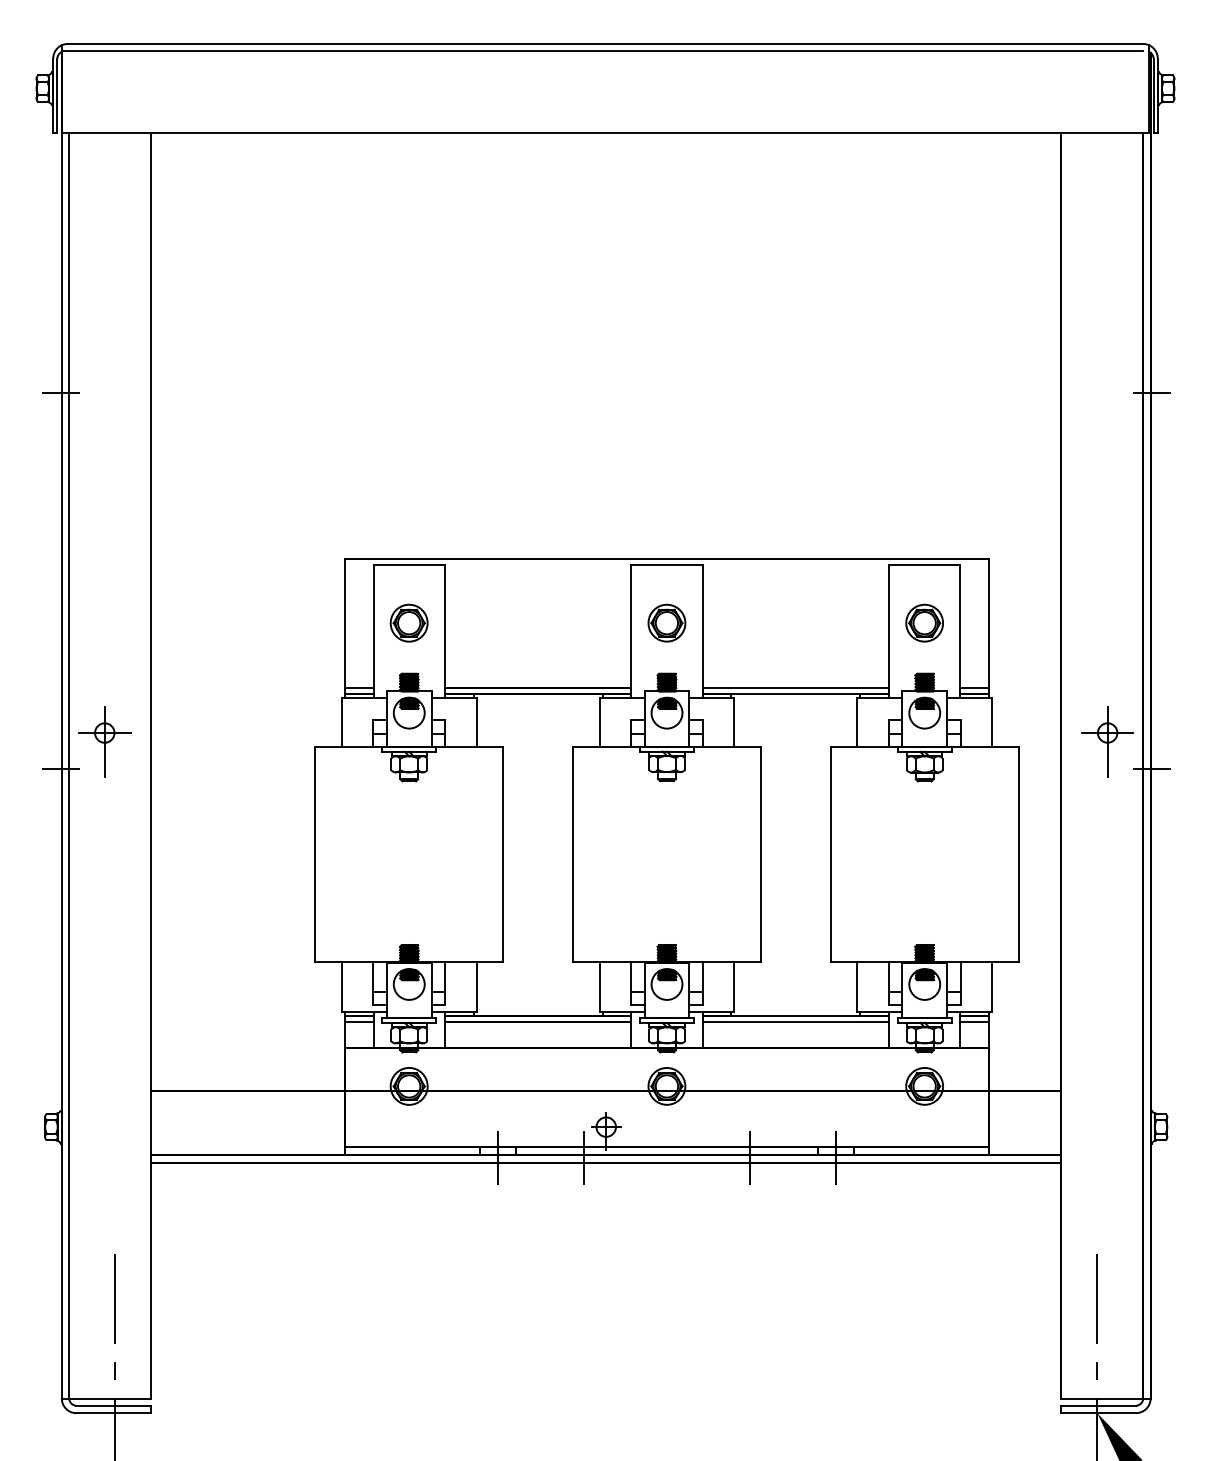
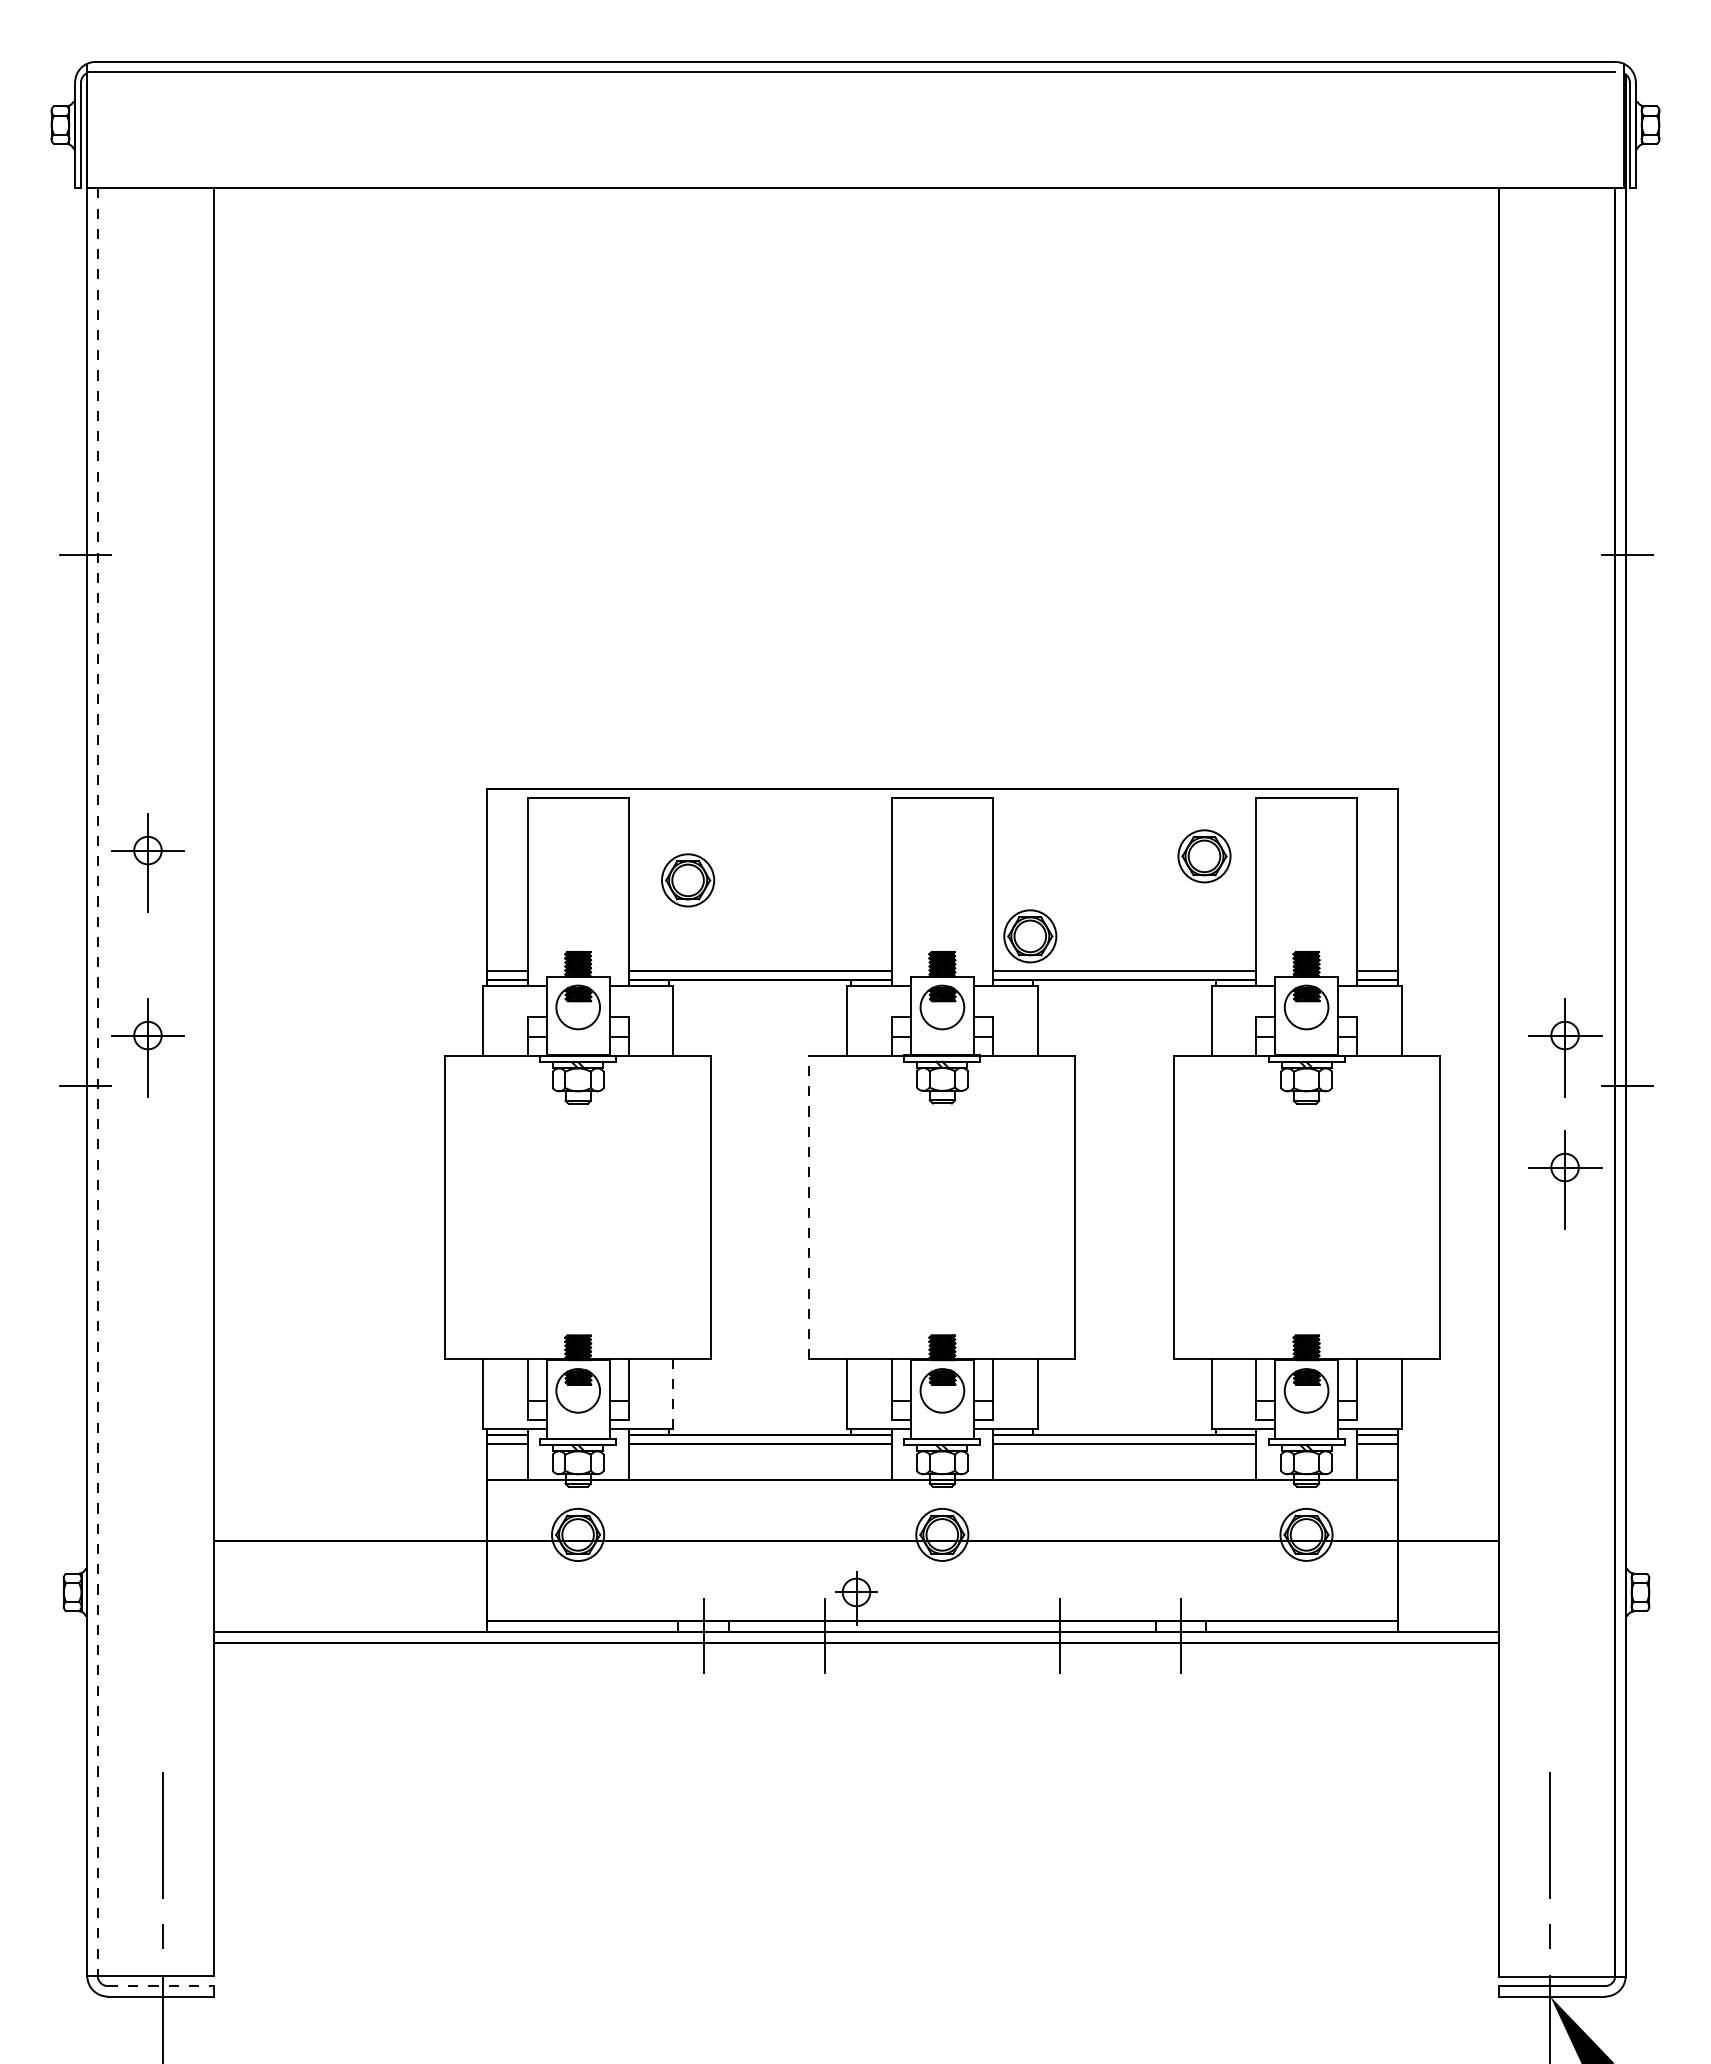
part: (104, 610) -> (147, 862), added
part: (409, 623) -> (688, 880), moved
part: (667, 623) -> (1030, 936), moved
part: (924, 623) -> (1204, 856), moved
line: (69, 766) -> (97, 1082), solid -> dashed
part: (1107, 834) -> (1565, 1179), added
line: (572, 854) -> (809, 1207), solid -> dashed
line: (476, 987) -> (673, 1394), solid -> dashed
line: (113, 1405) -> (160, 1986), solid -> dashed

